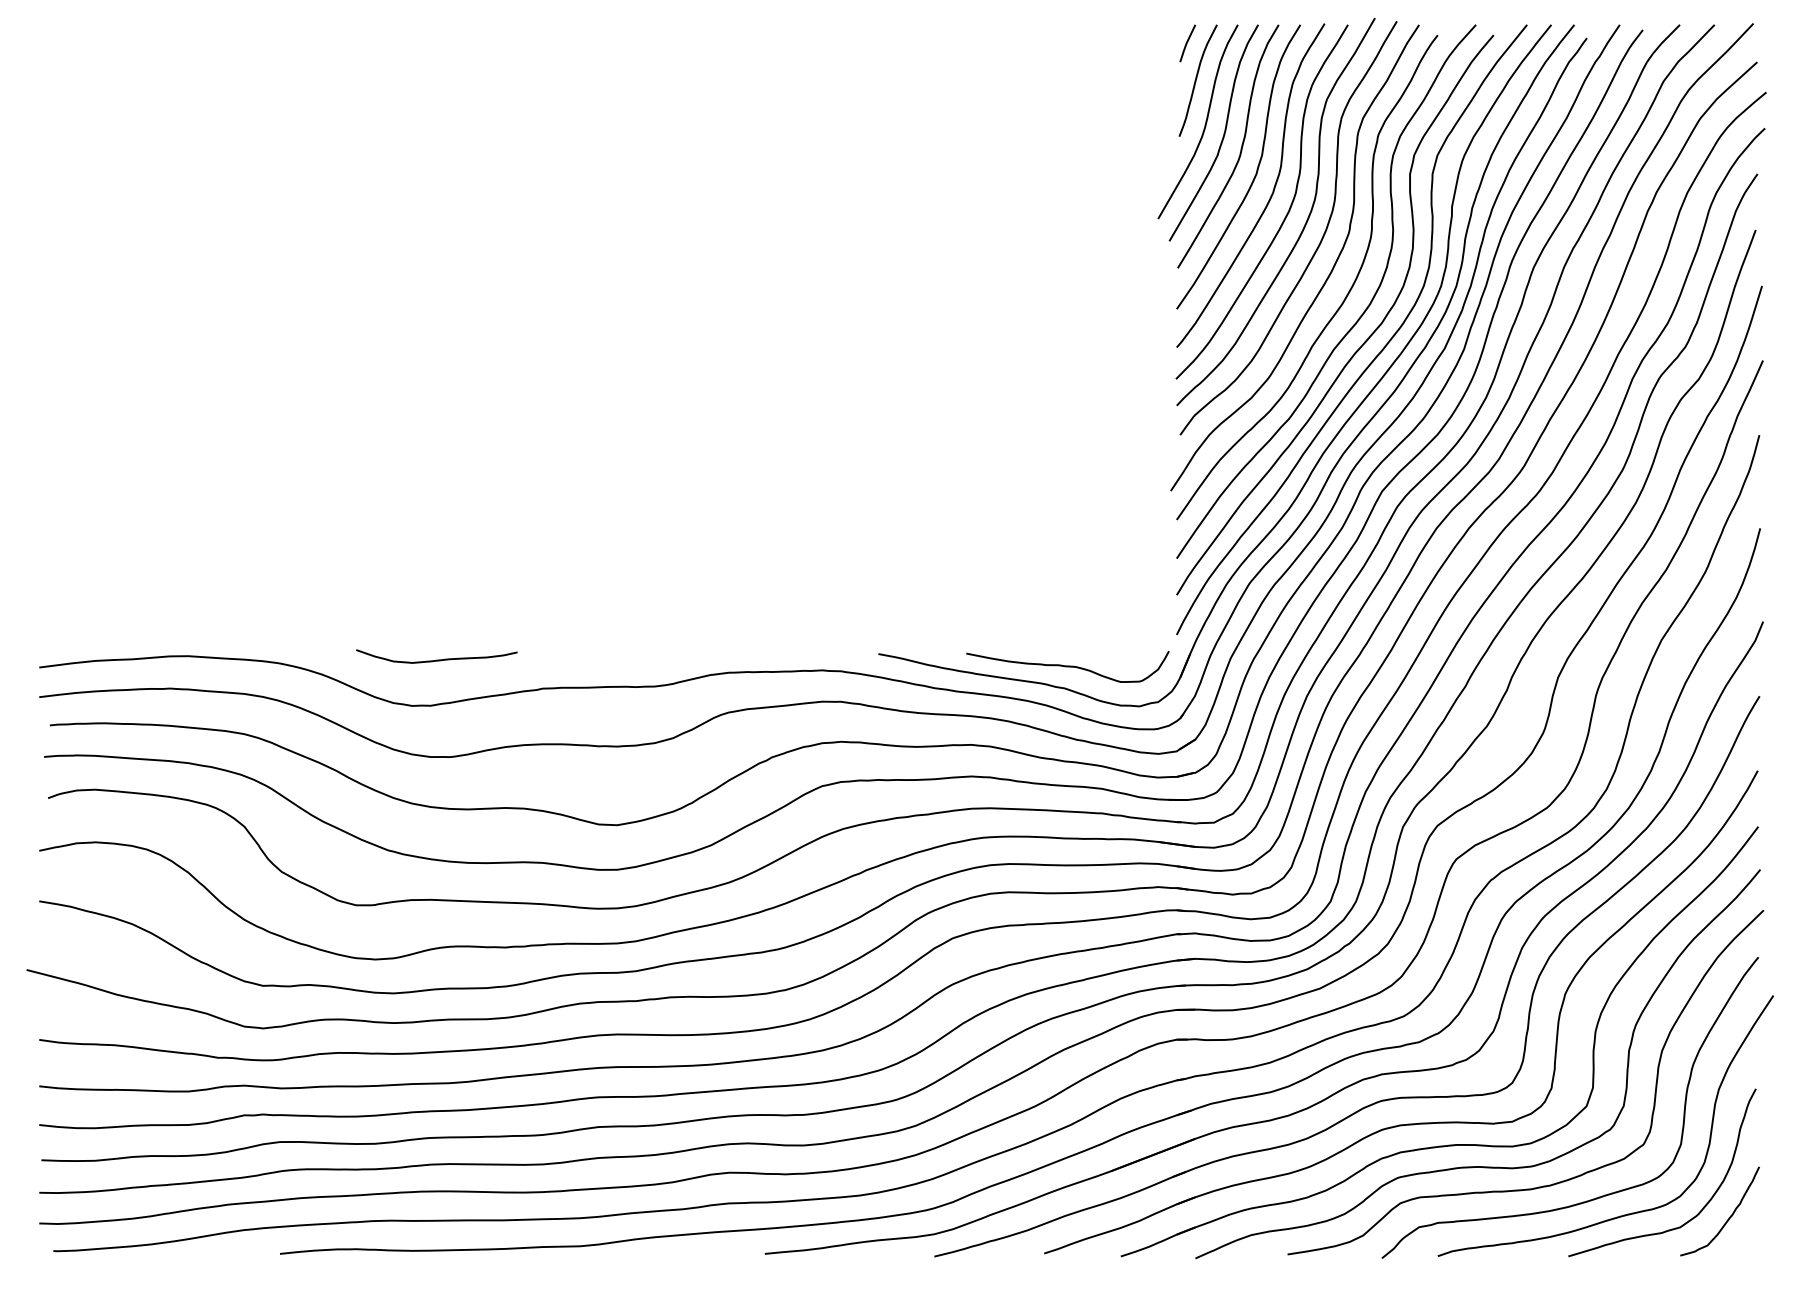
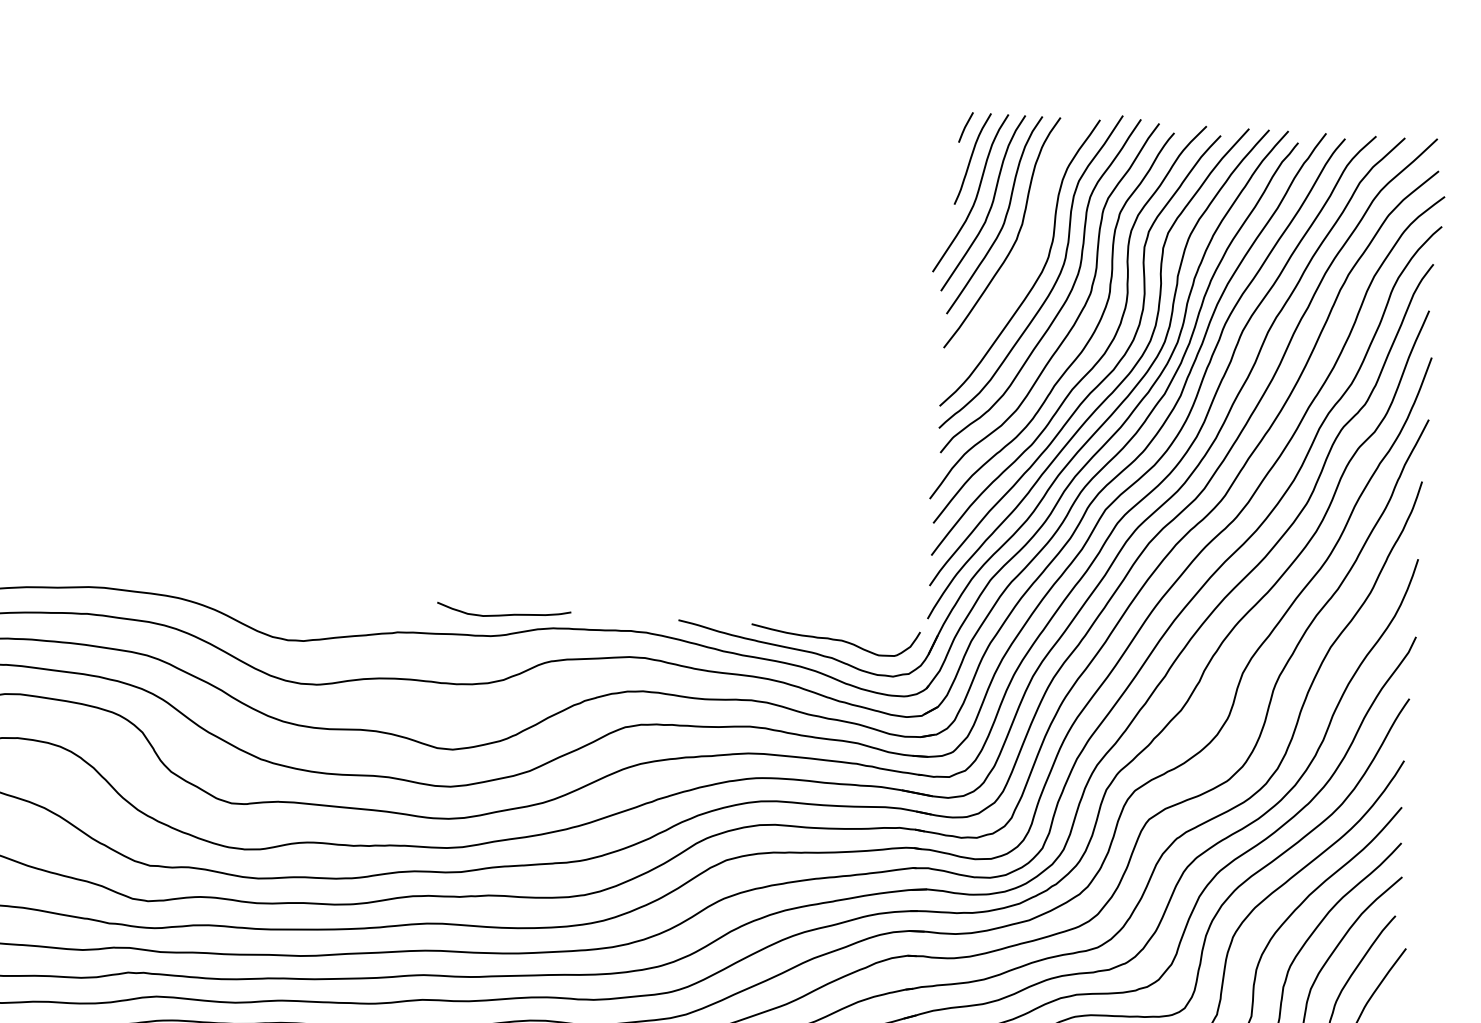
curve: (1270, 195) -> (1027, 258), removed
curve: (436, 659) -> (503, 614), moved

